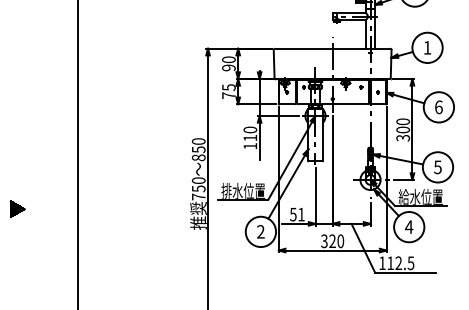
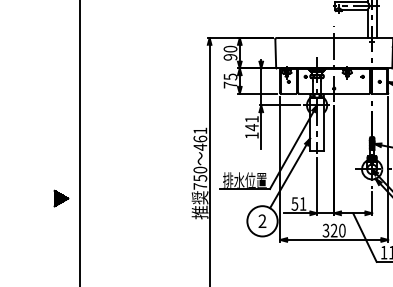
text: (250, 133) -> (252, 122), 110 -> 141
text: (198, 149) -> (200, 138), 850 -> 461
part: (17, 208) -> (61, 197), moved

